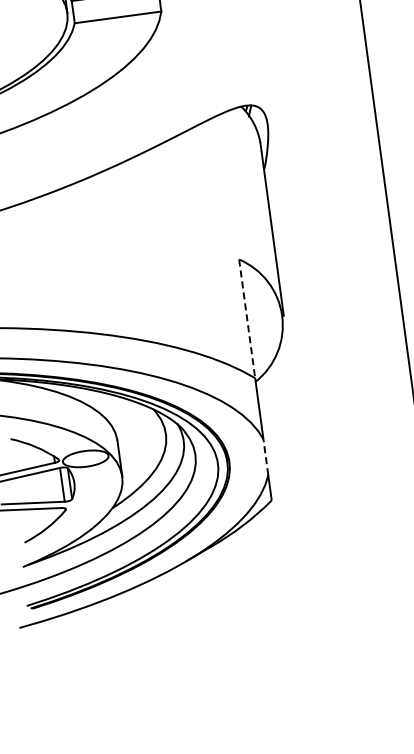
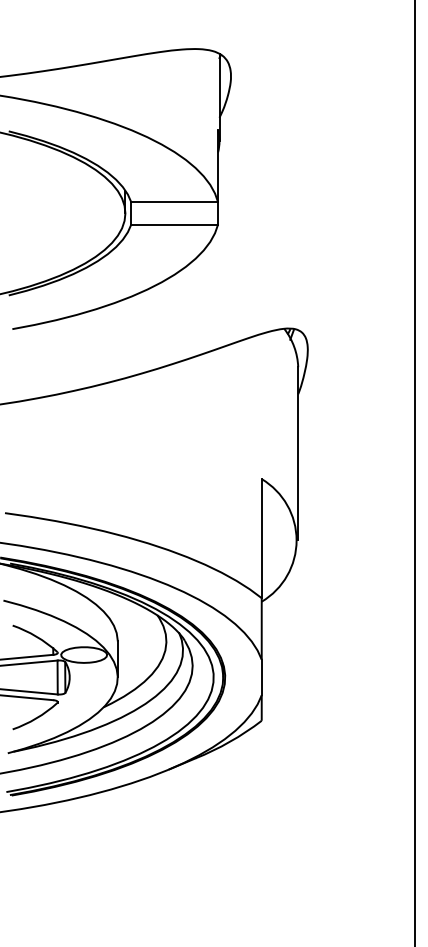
line: (246, 318) -> (261, 538), dashed -> solid
line: (265, 457) -> (261, 677), dashed -> solid

